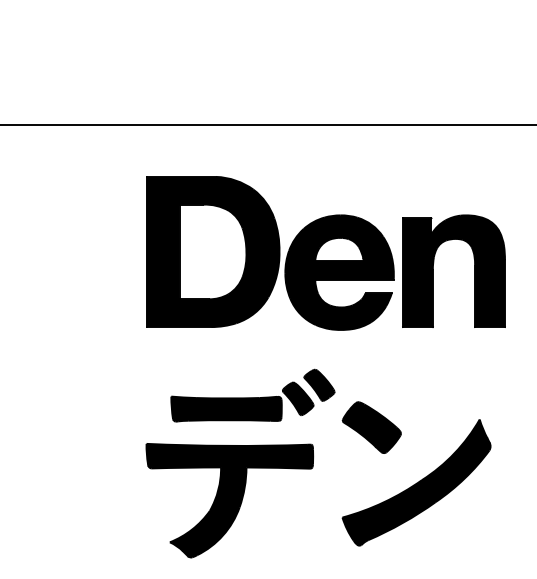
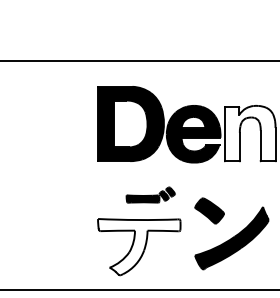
fill: (454, 271) -> (250, 133), removed
part: (252, 394) -> (150, 194), size x0.6
fill: (230, 501) -> (139, 247), removed

